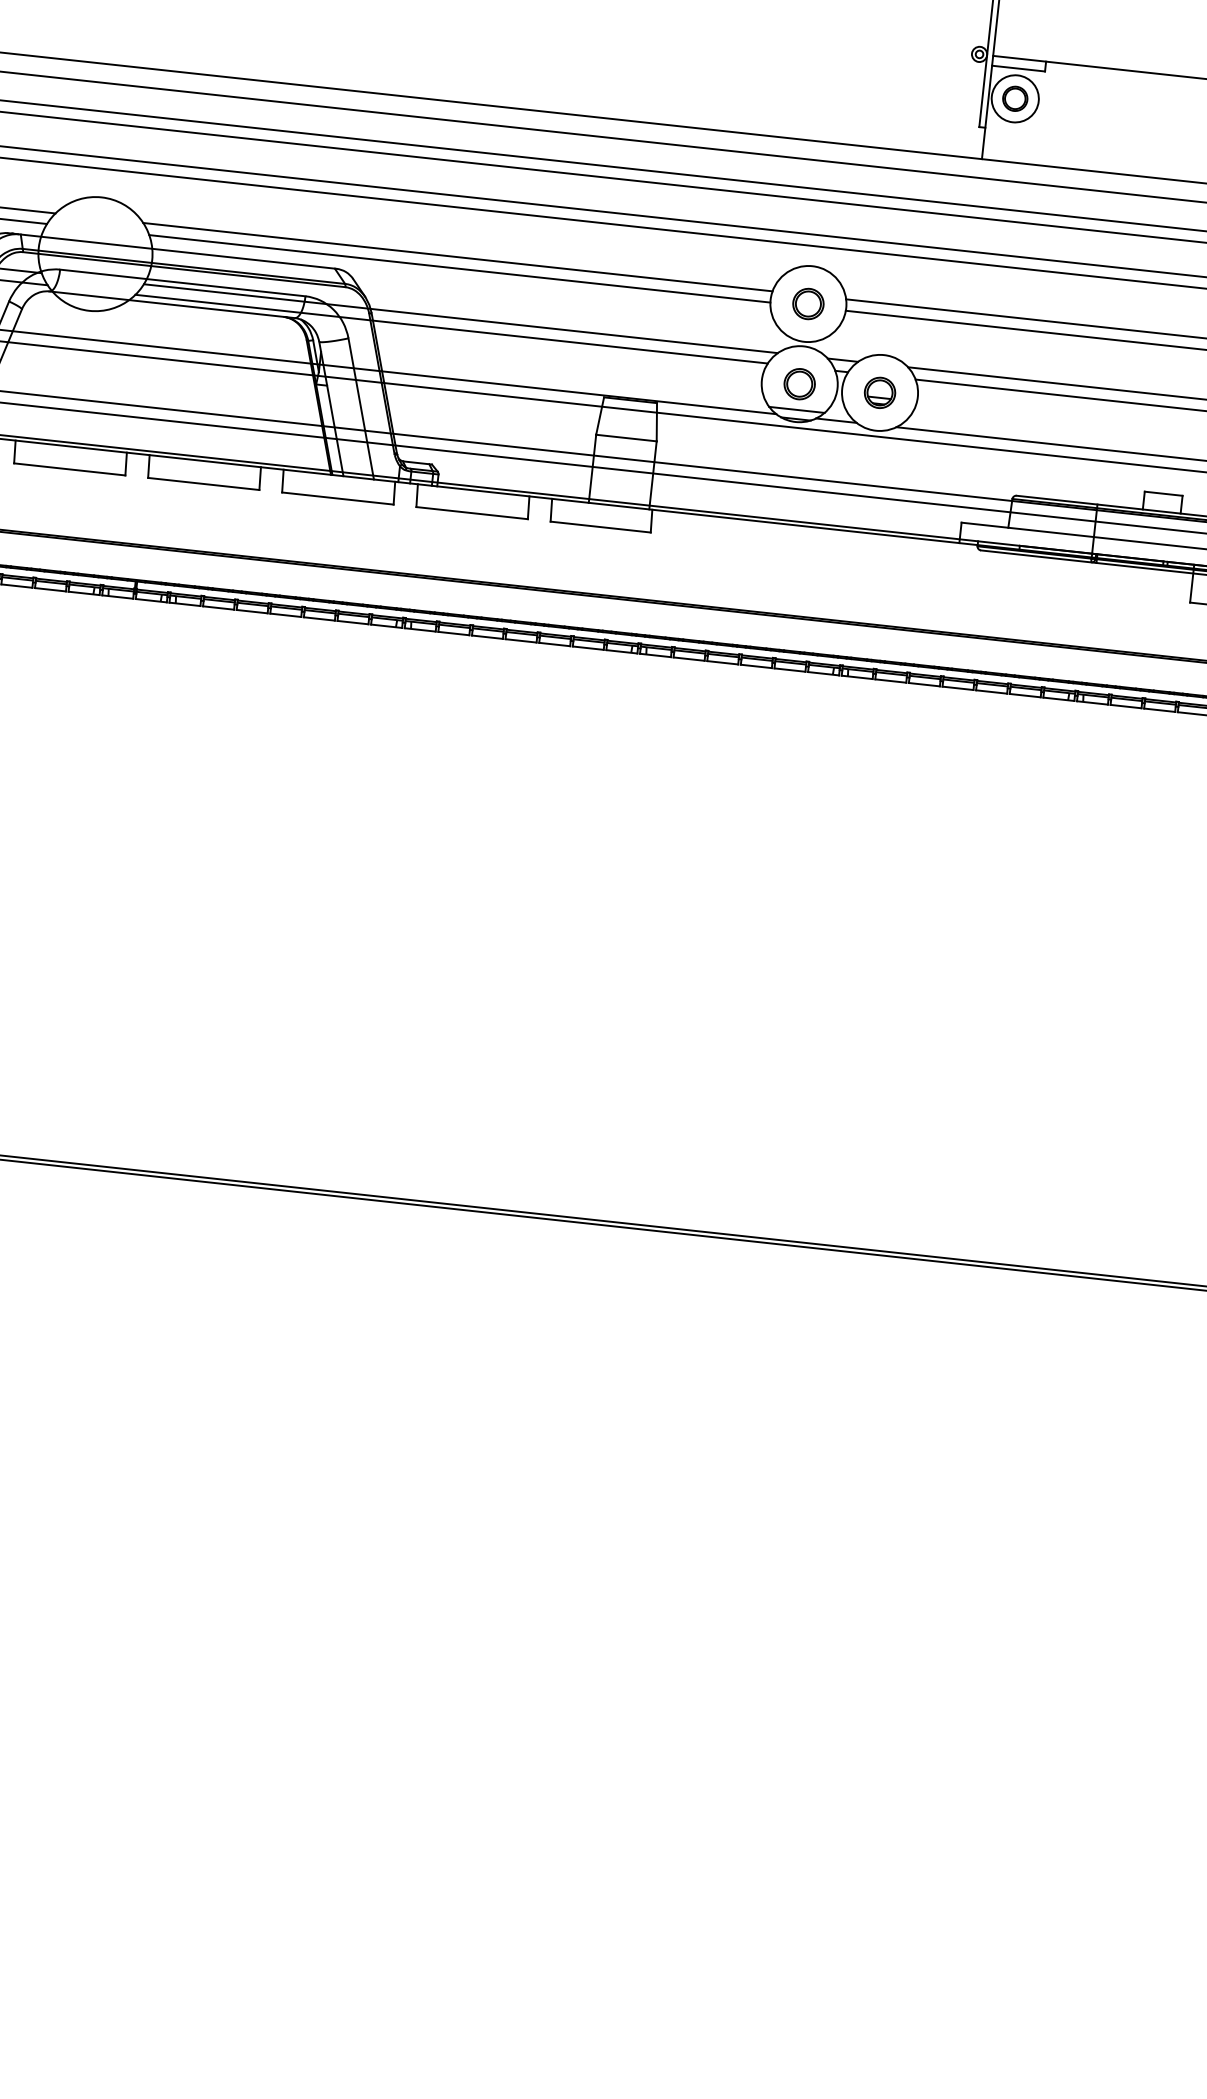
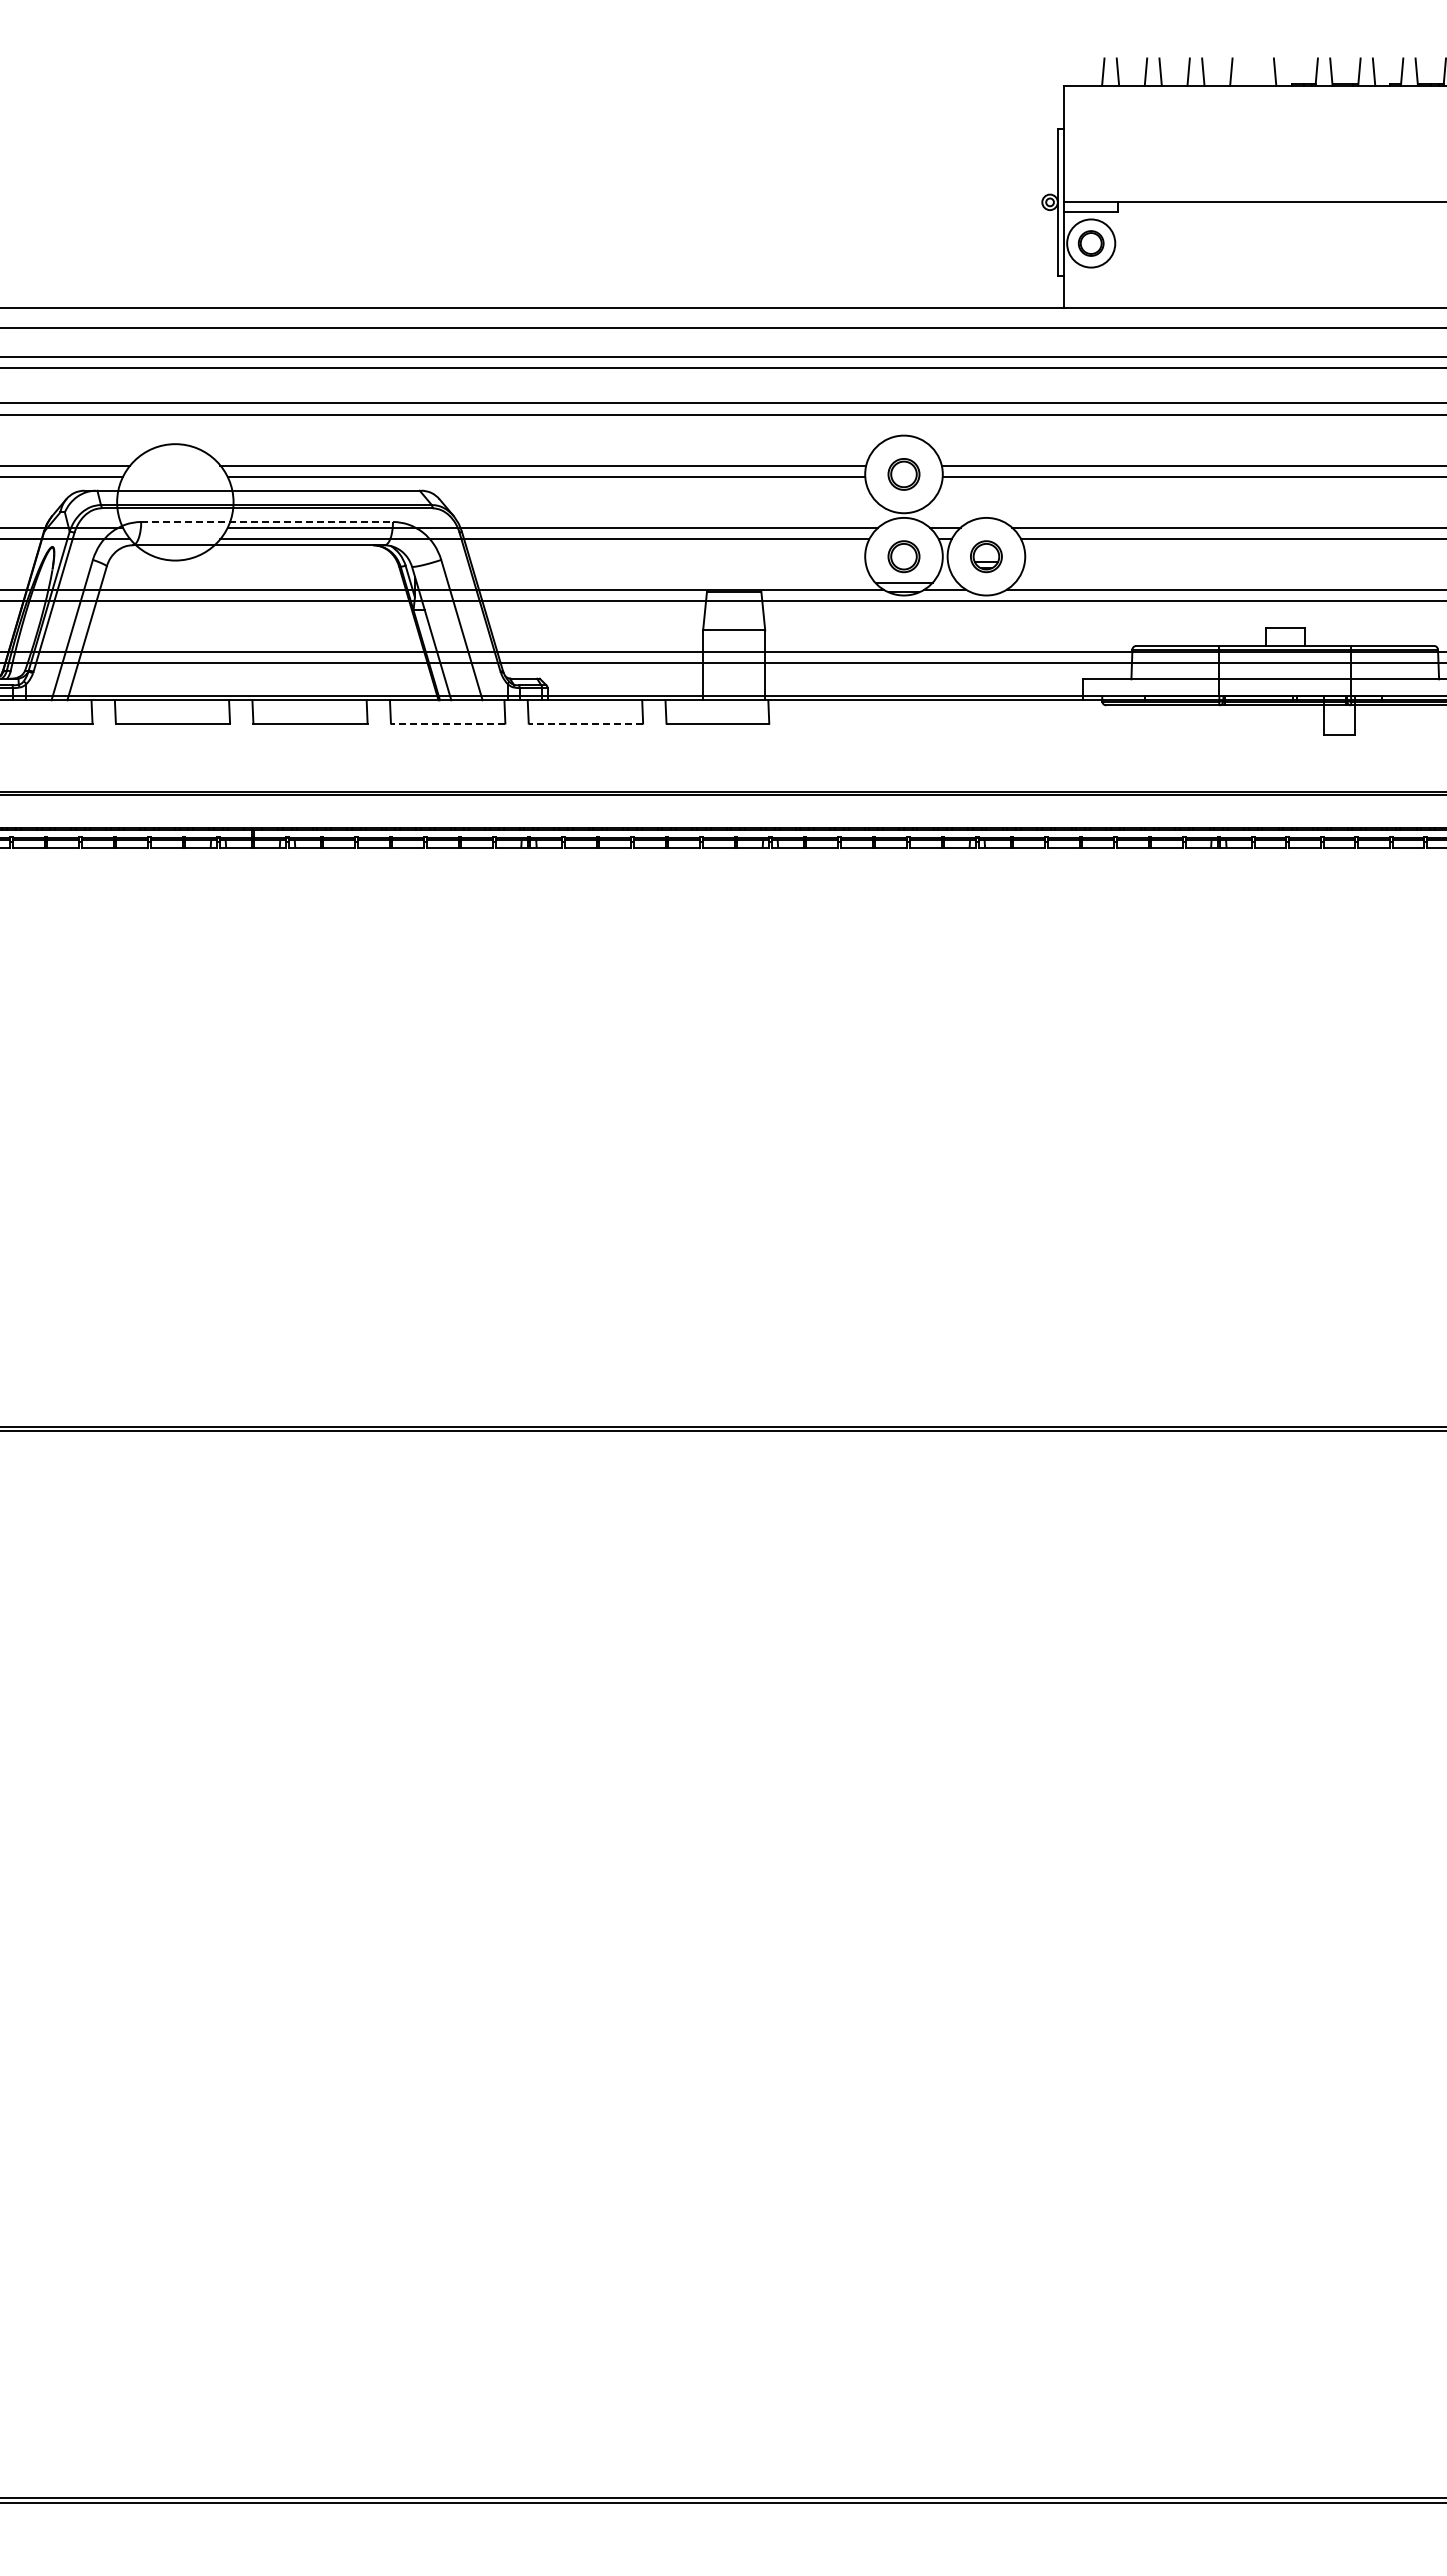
line: (183, 283) -> (267, 522), solid -> dashed
line: (337, 498) -> (447, 723), solid -> dashed
line: (471, 513) -> (585, 723), solid -> dashed

